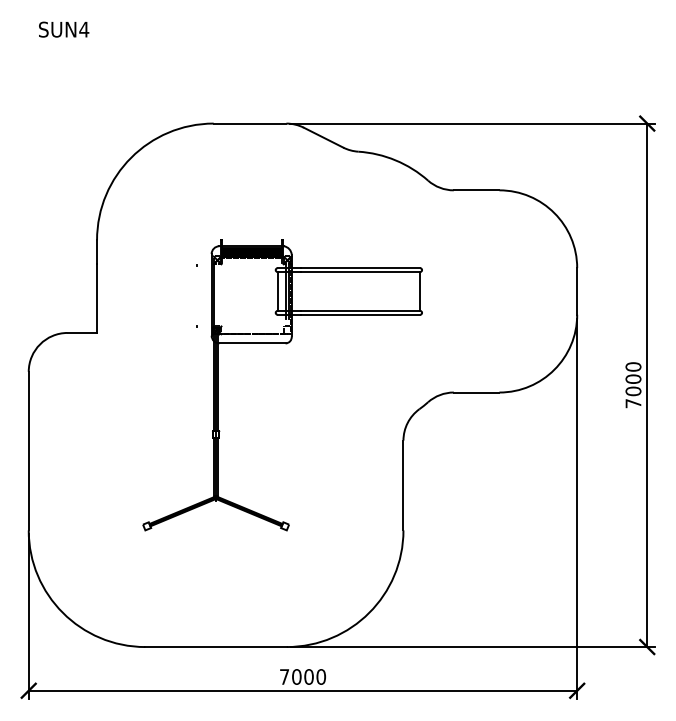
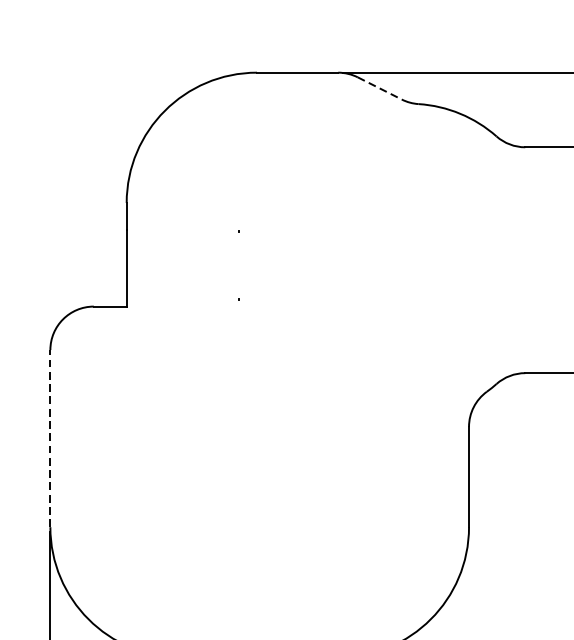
line: (324, 137) -> (380, 88), solid -> dashed
part: (285, 344) -> (337, 319), removed
line: (28, 450) -> (50, 437), solid -> dashed

